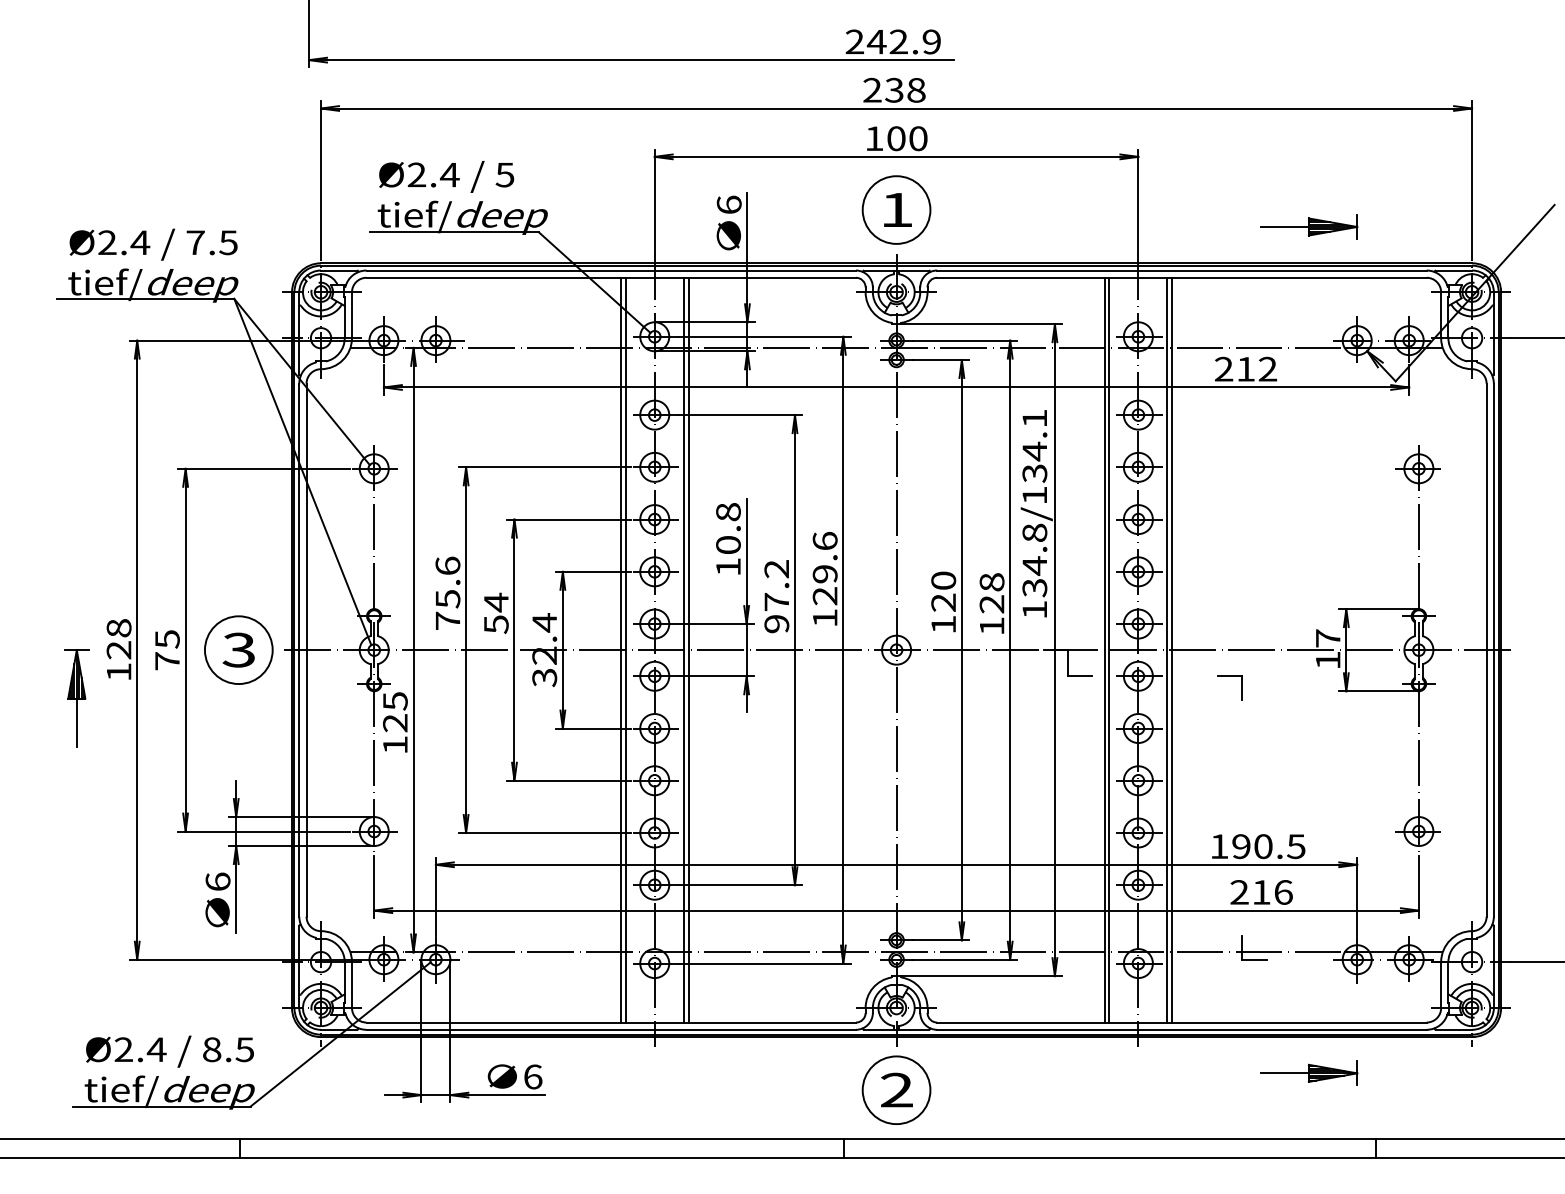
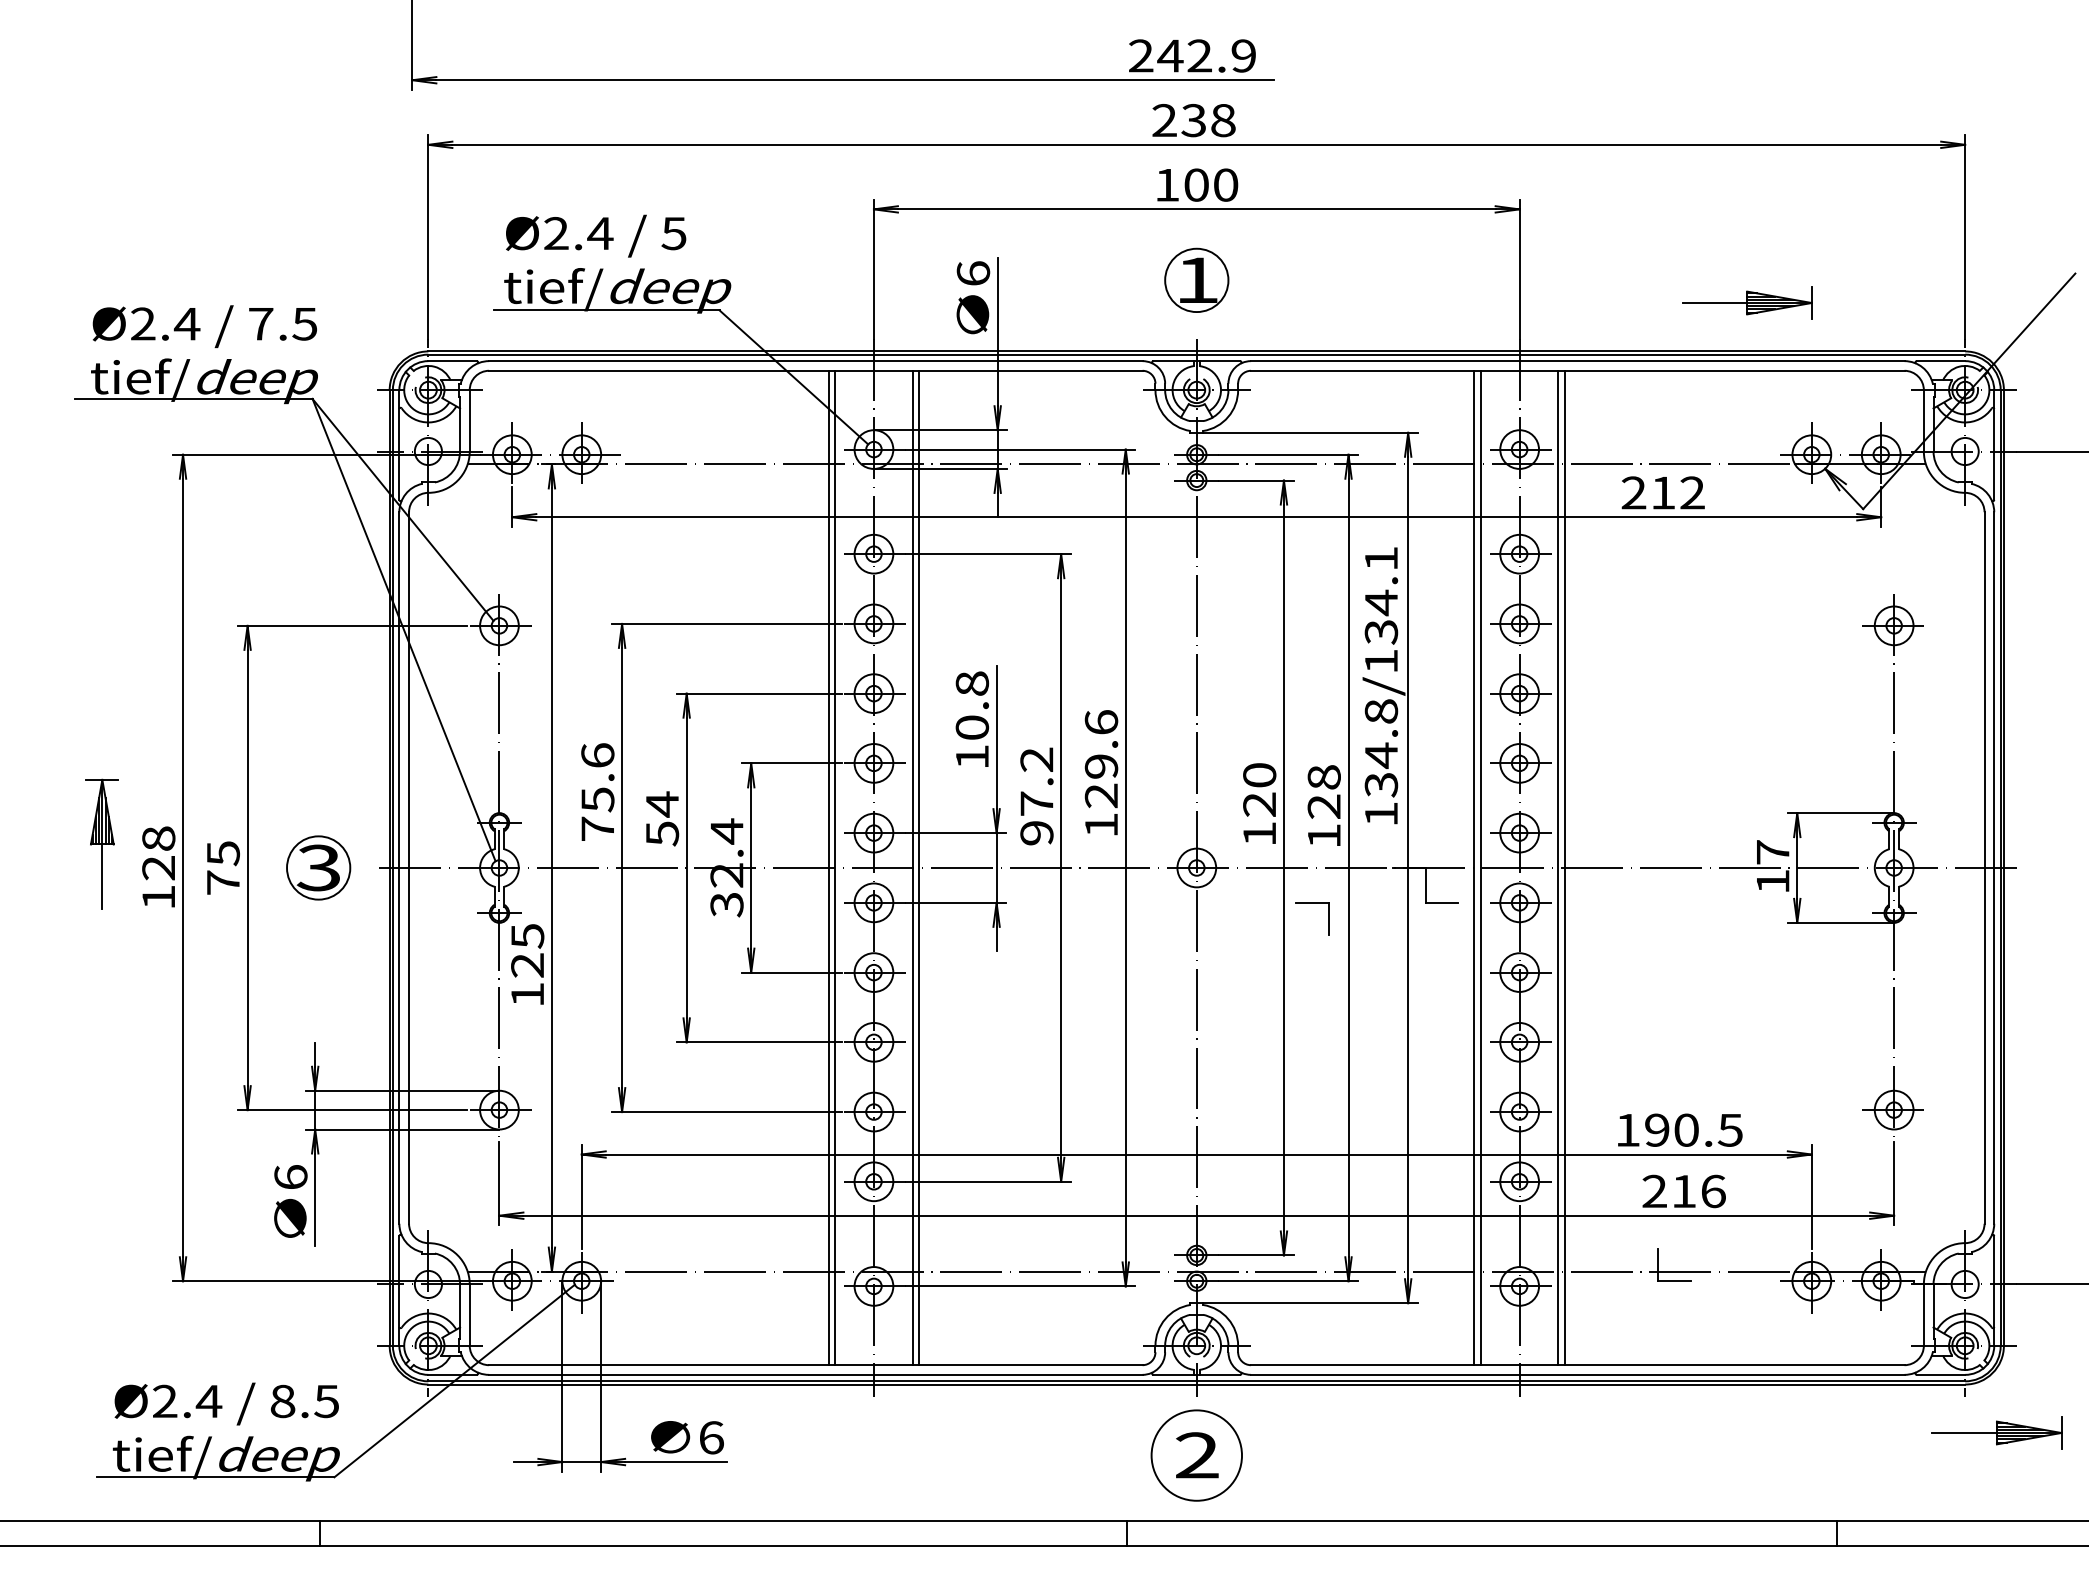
circle: (896, 209) -> (1196, 279), size x0.7
circle: (238, 650) -> (318, 868), size x0.7
part: (1229, 676) -> (1311, 903), moved
part: (76, 698) -> (101, 844), moved
part: (1309, 1072) -> (1997, 1431), moved

